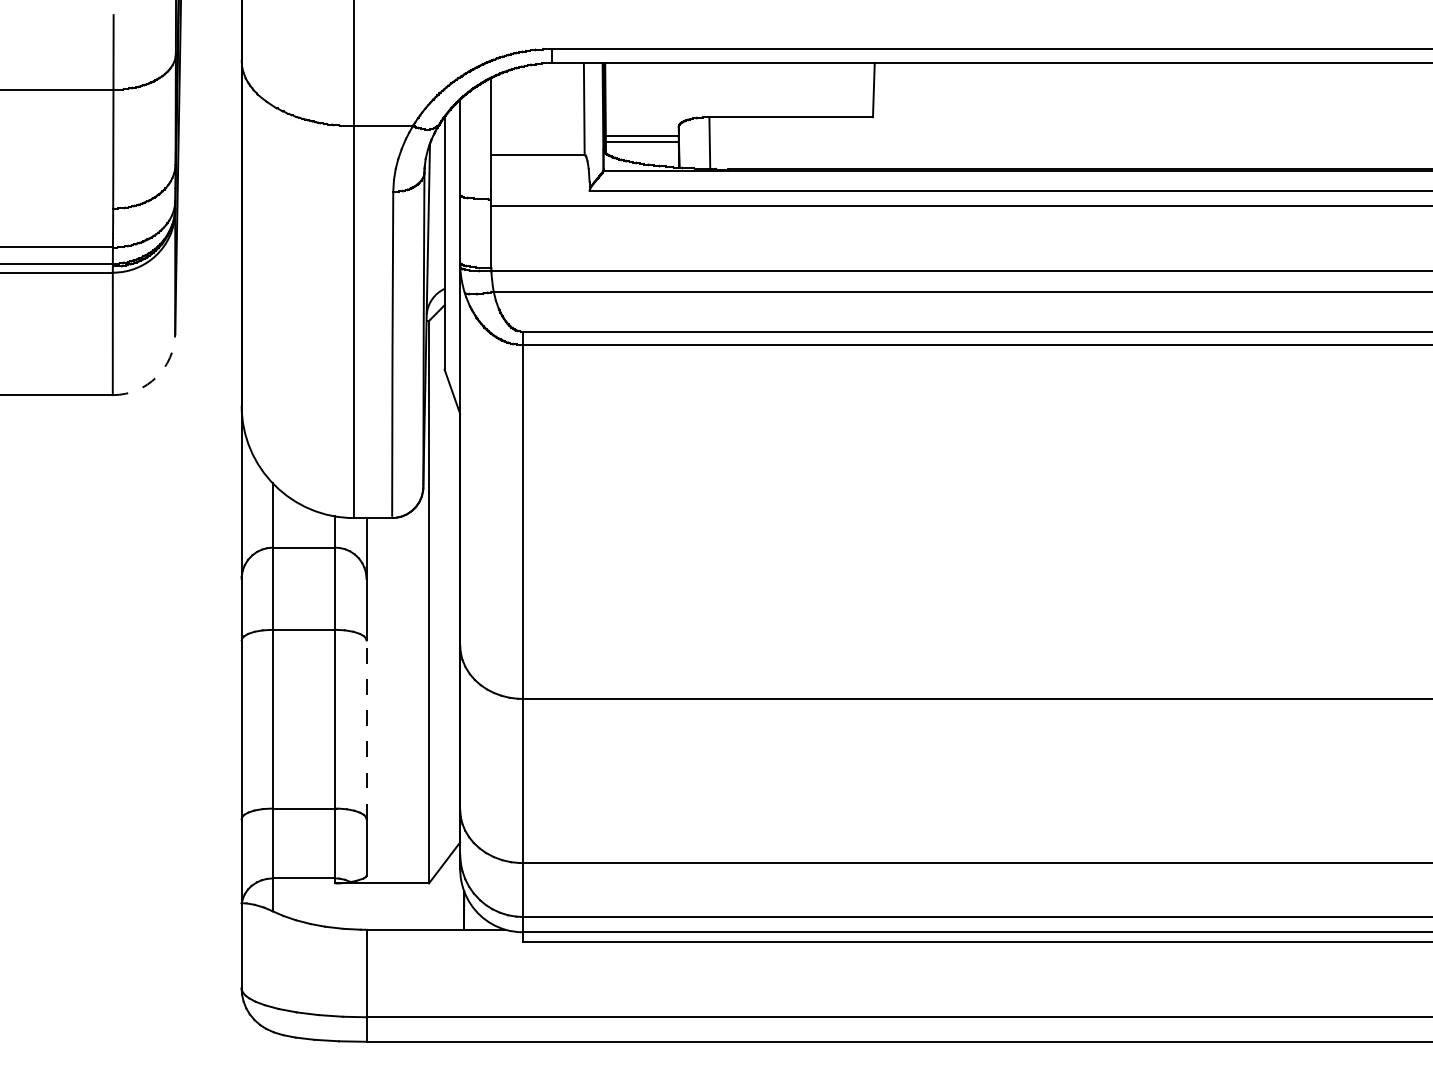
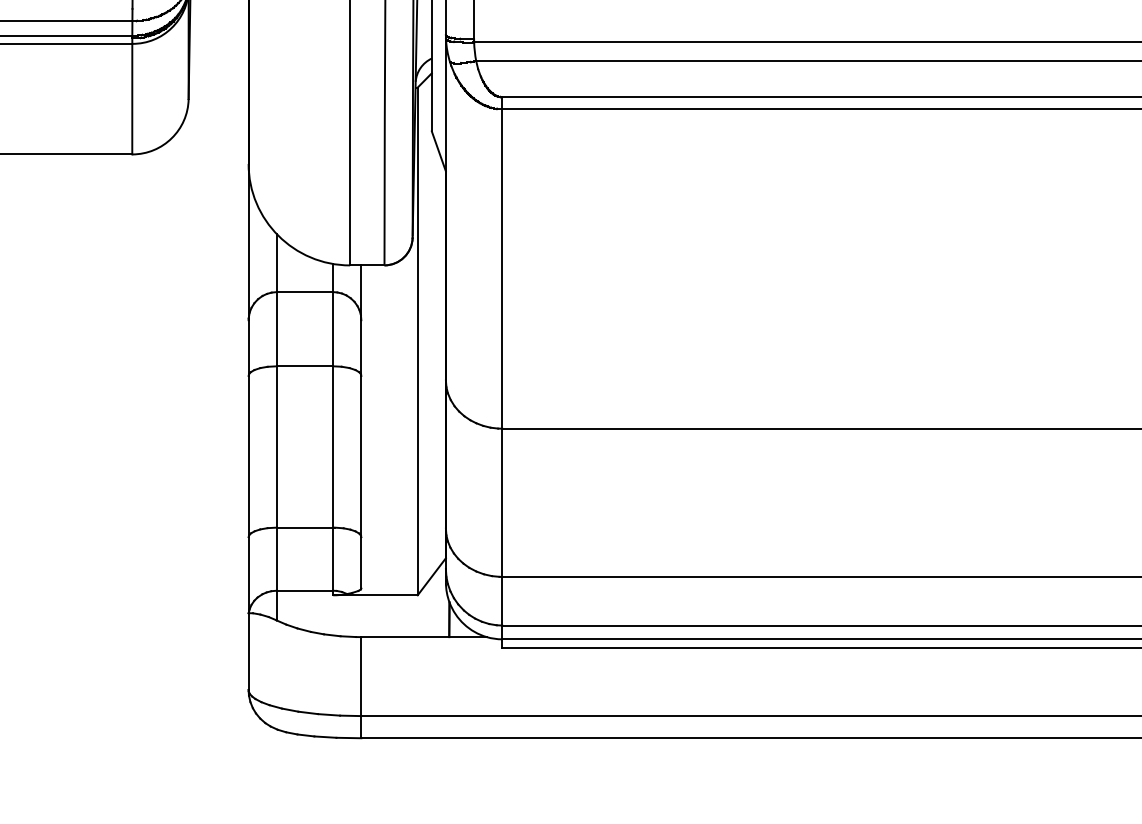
arc: (156, 377) -> (171, 138), dashed -> solid
line: (366, 729) -> (361, 456), dashed -> solid

